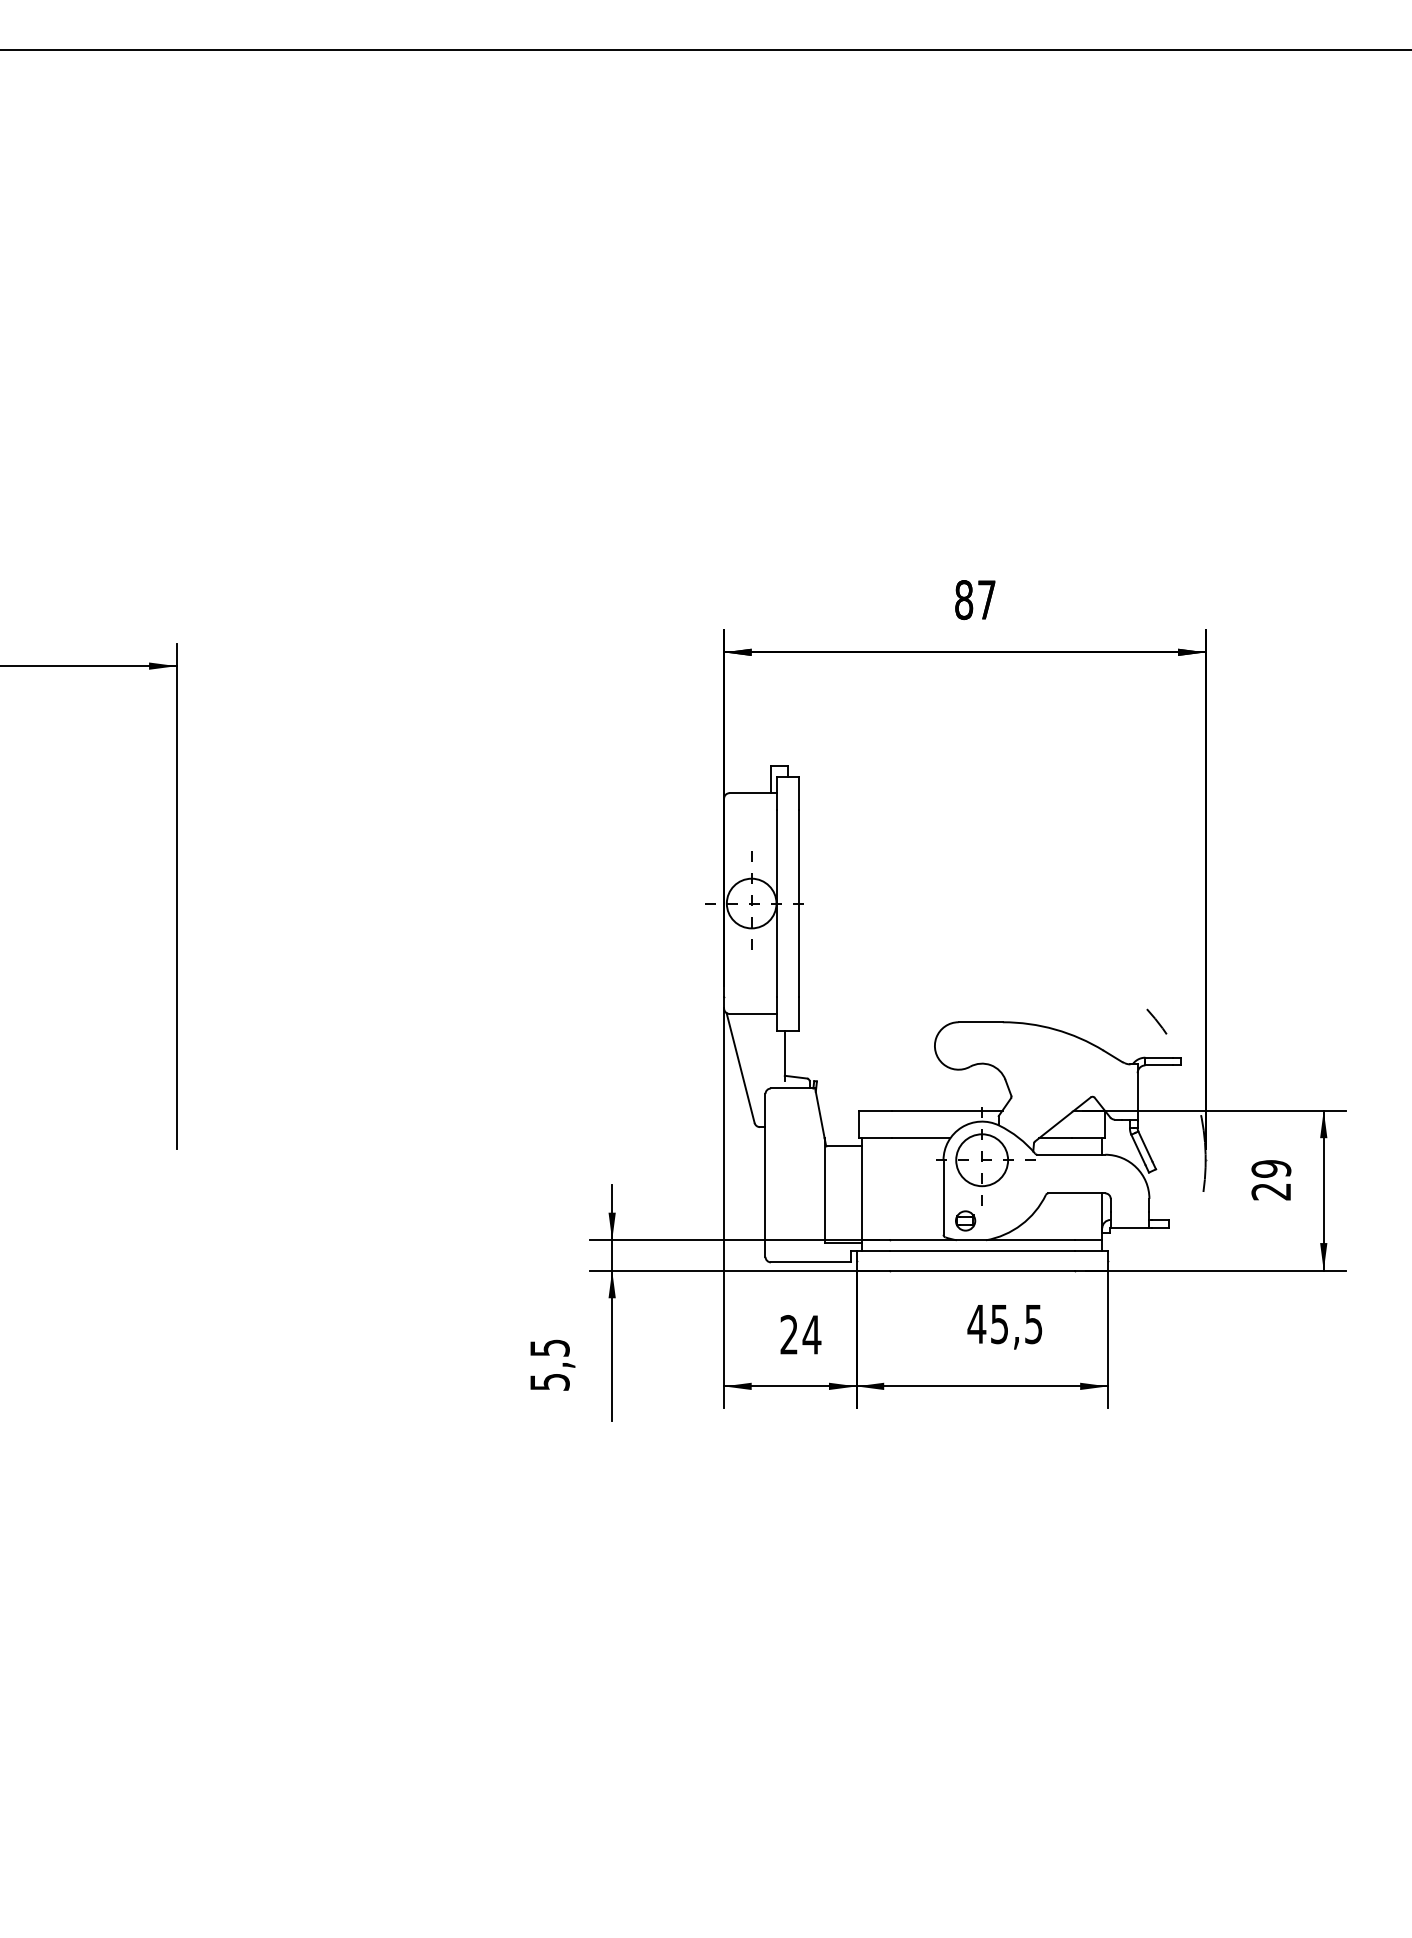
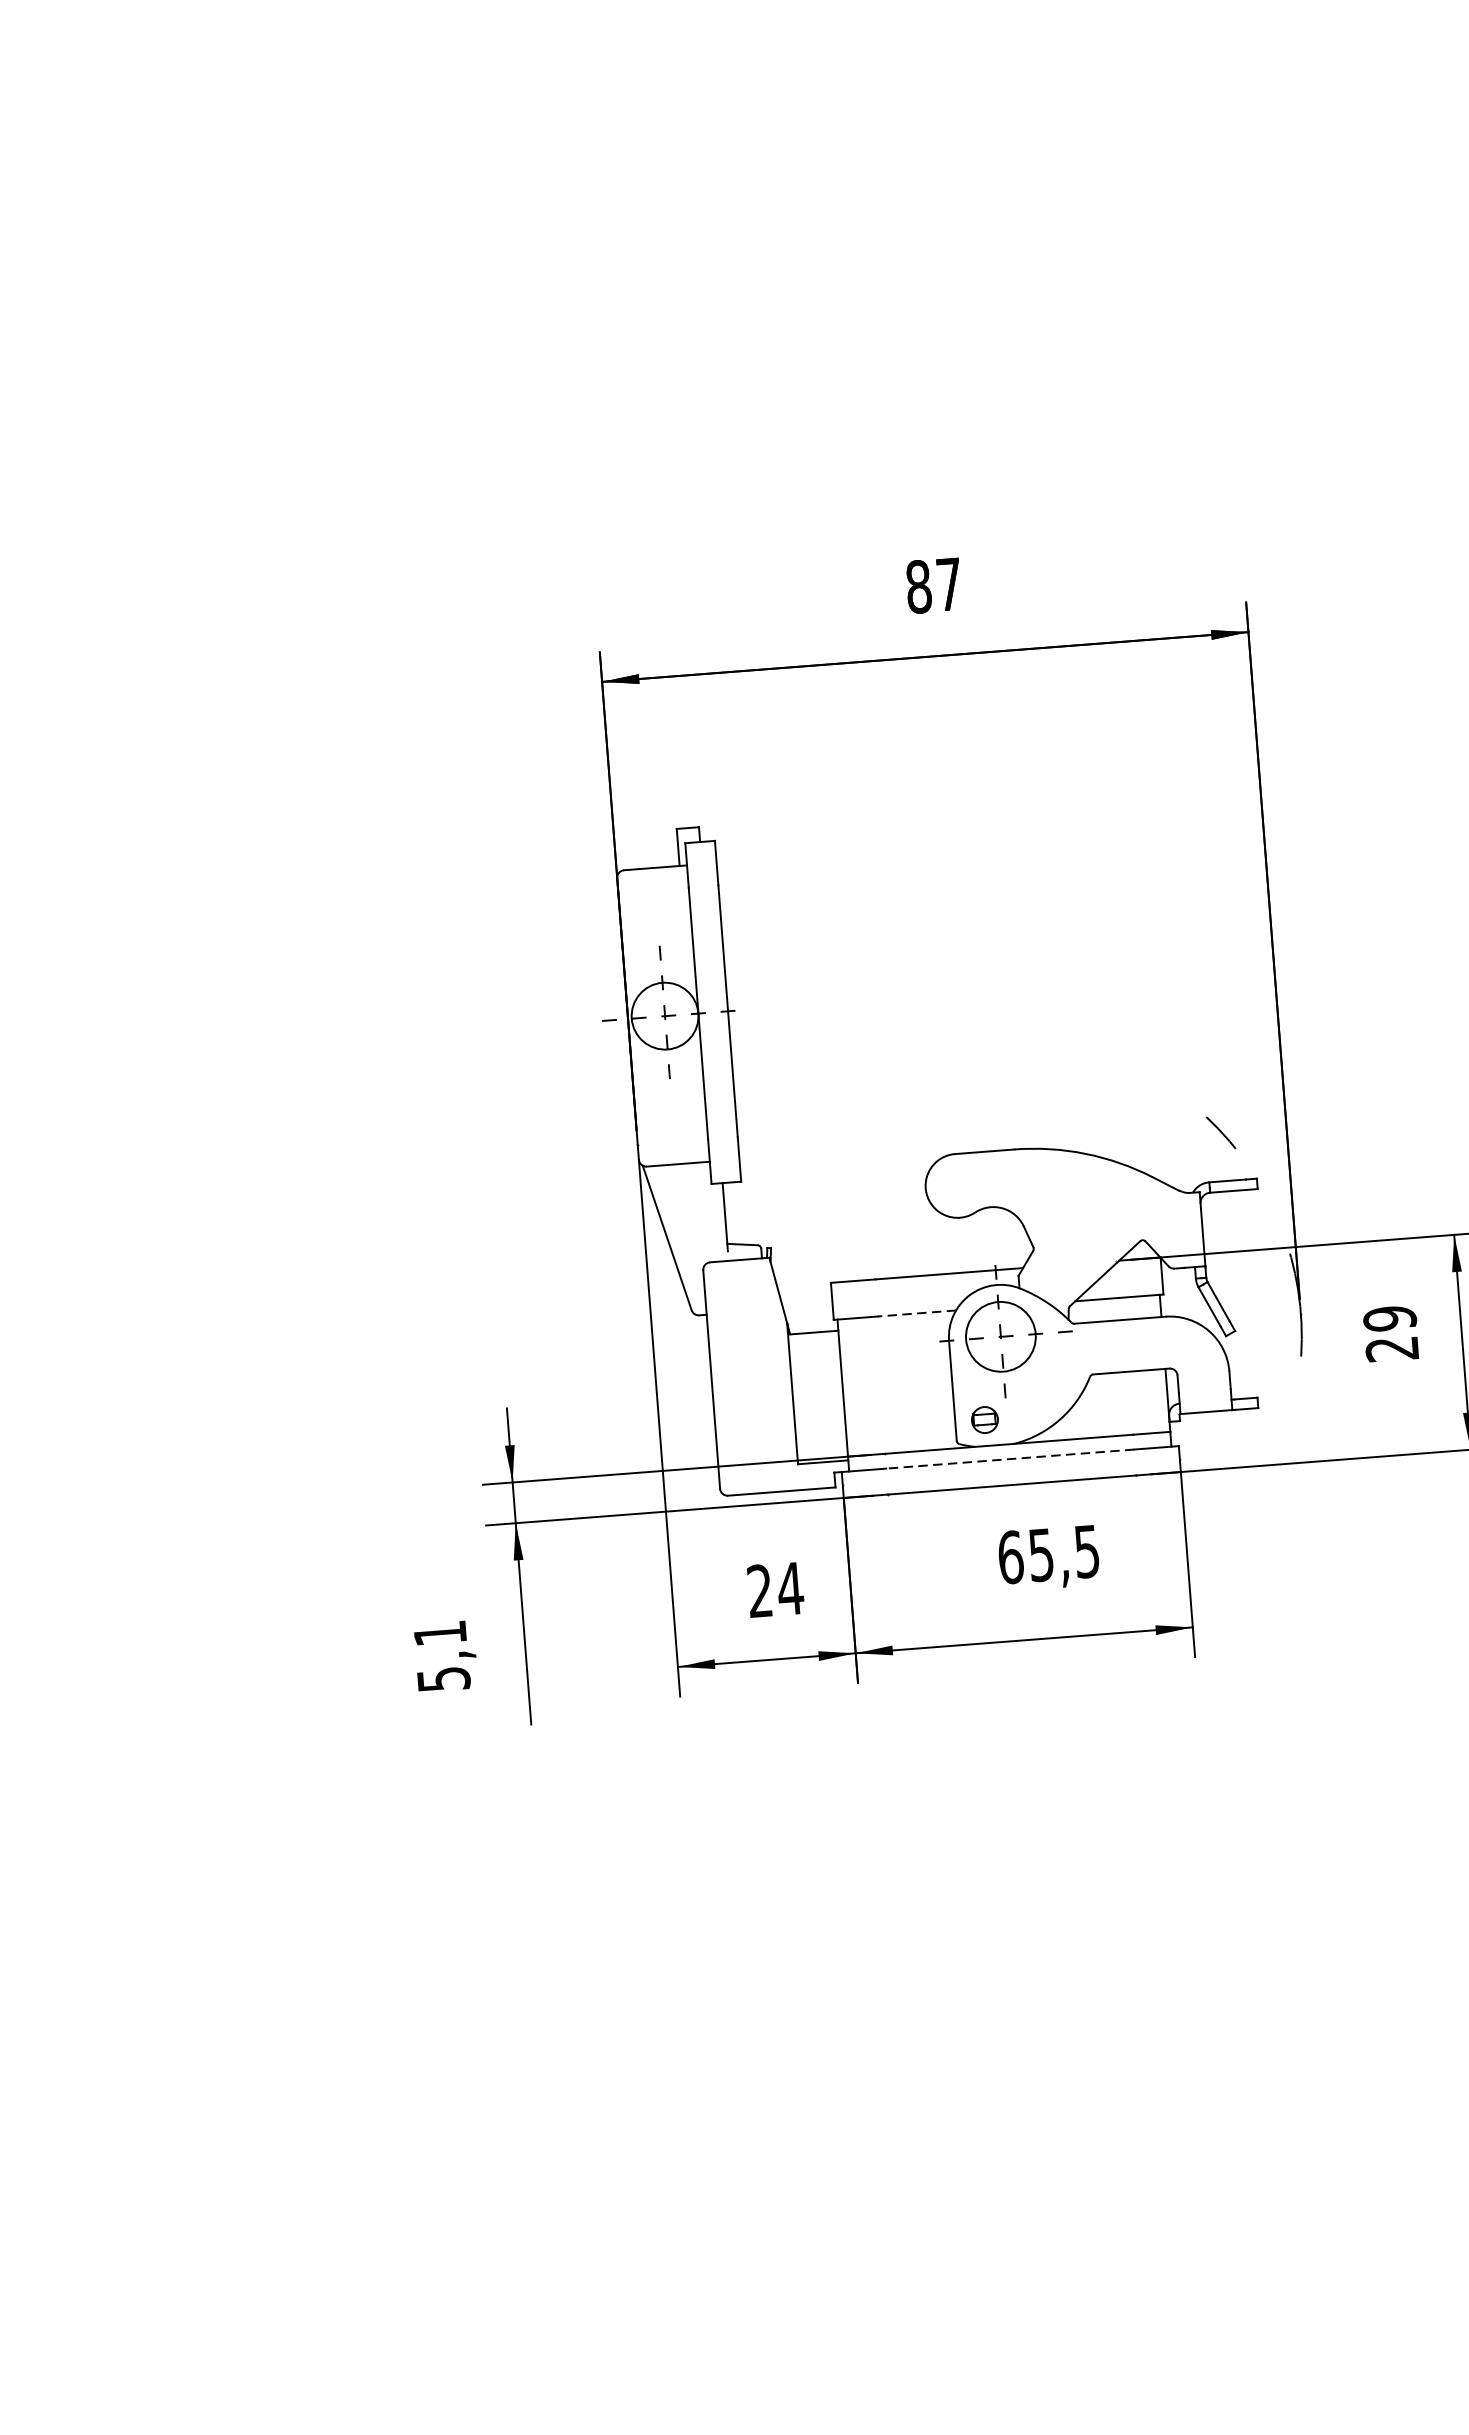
line: (921, 1138) -> (917, 1313), solid -> dashed
line: (981, 1251) -> (1009, 1459), solid -> dashed
text: (976, 1324) -> (1010, 1557), 45,5 -> 65,5
text: (549, 1347) -> (439, 1632), 5,5 -> 5,1

